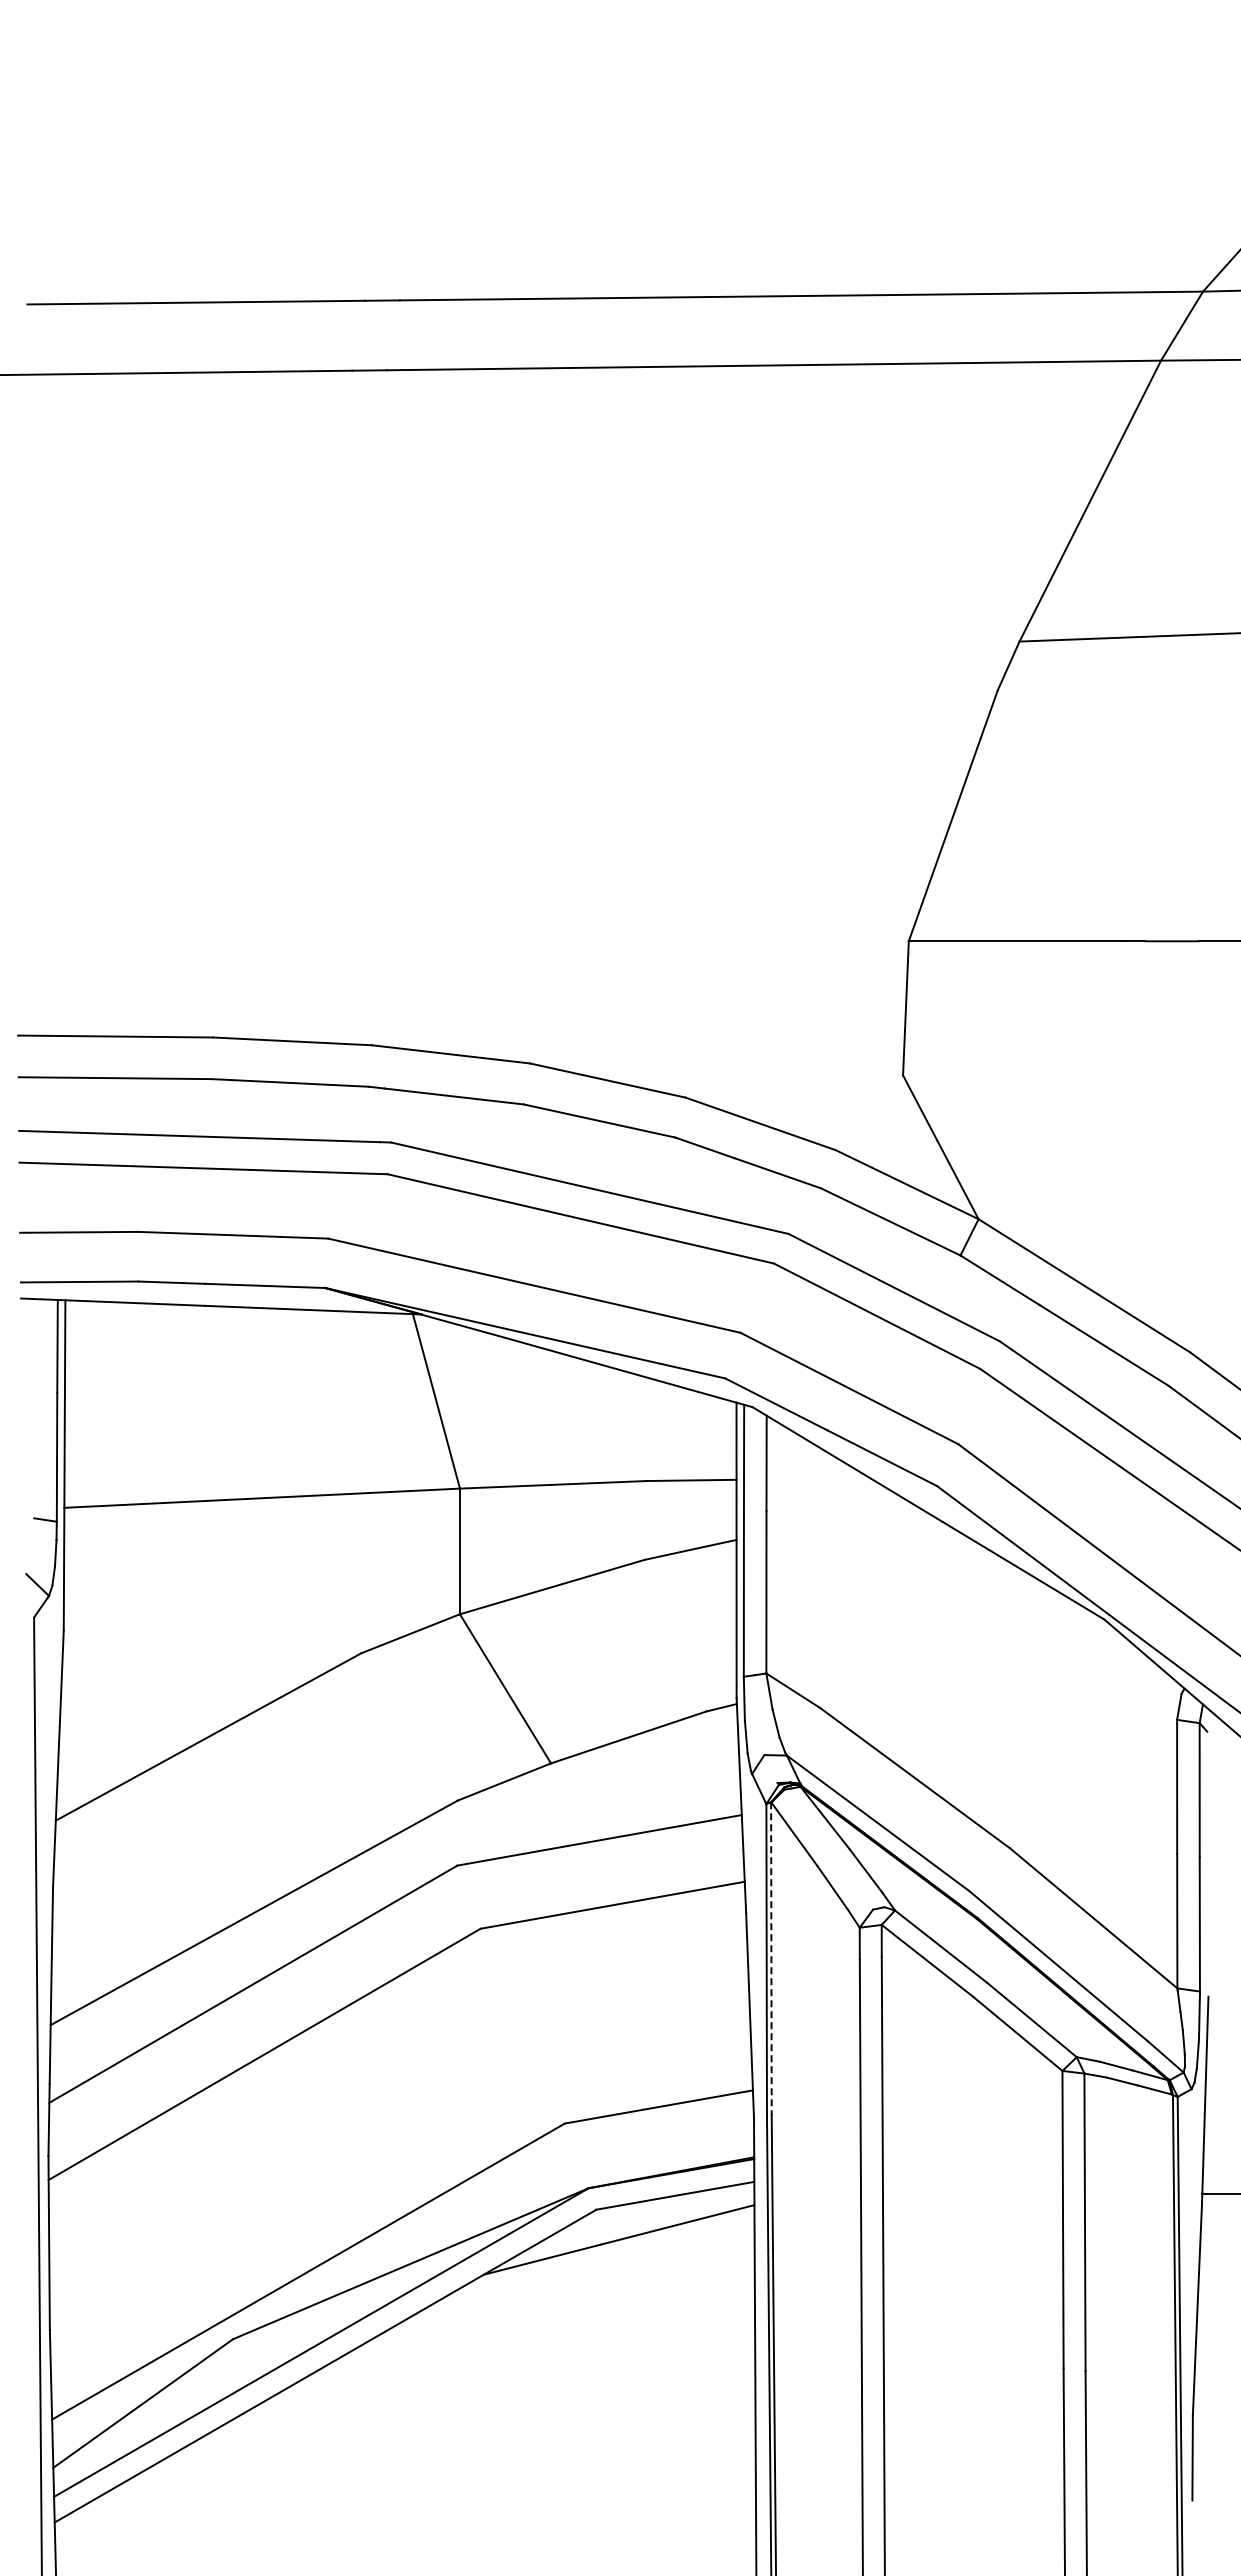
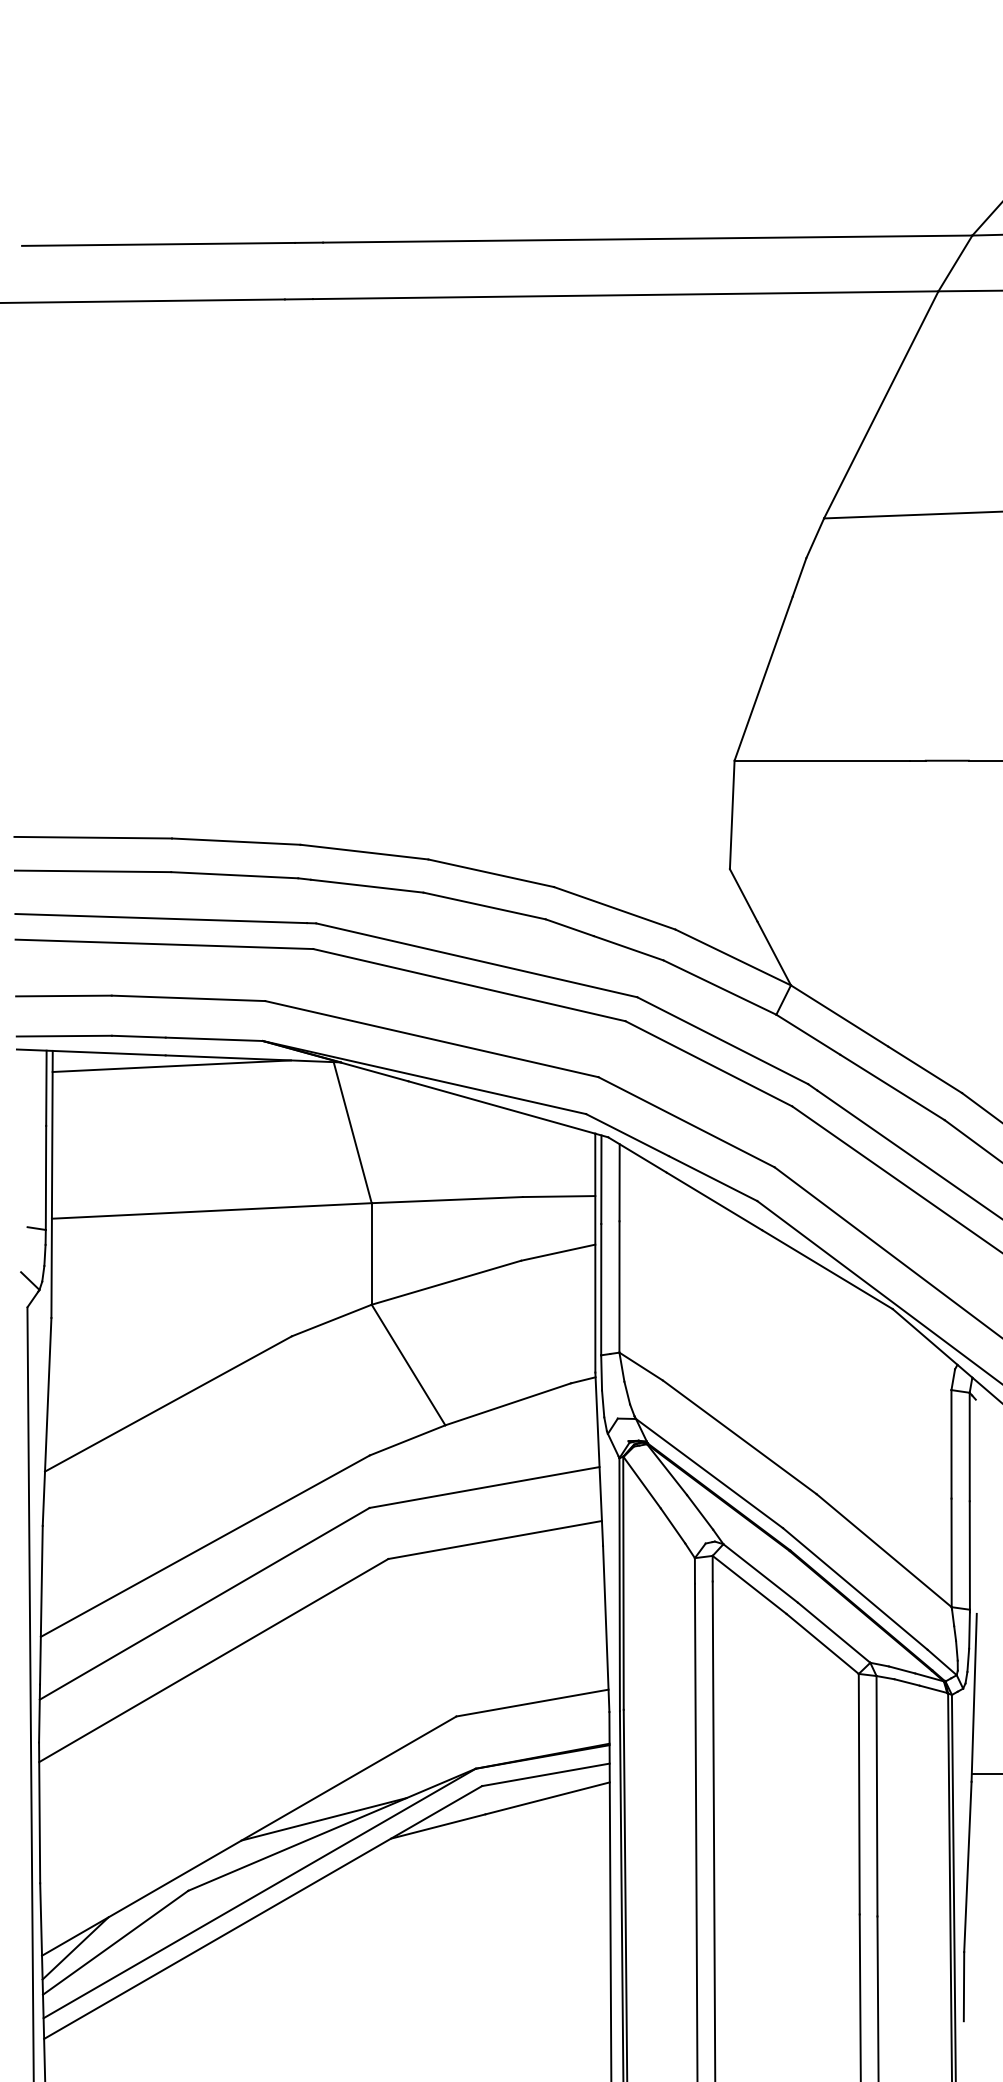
line: (212, 1319) -> (171, 1066), added
line: (771, 1958) -> (623, 1583), dashed -> solid
line: (401, 2250) -> (324, 1819), added
line: (93, 2410) -> (75, 1948), added

